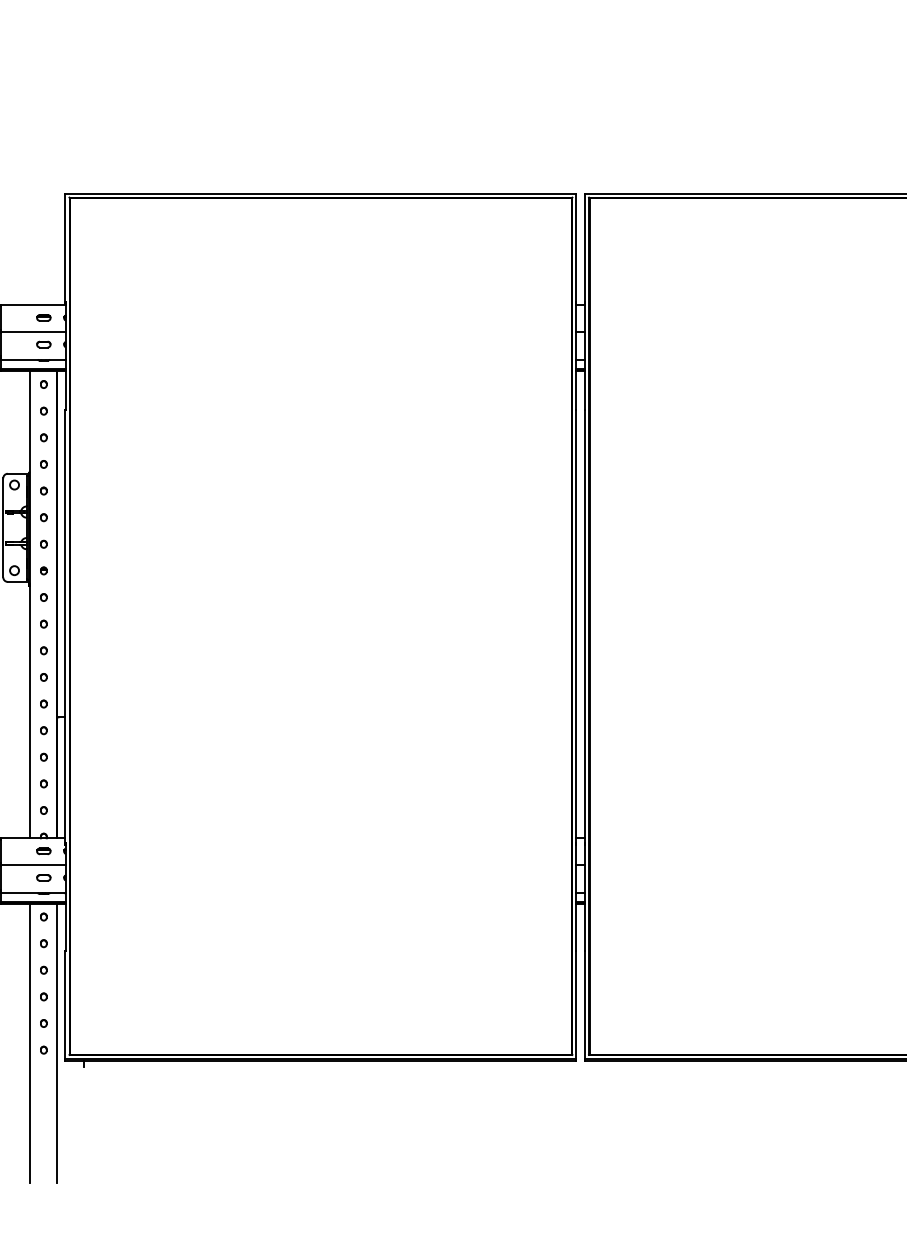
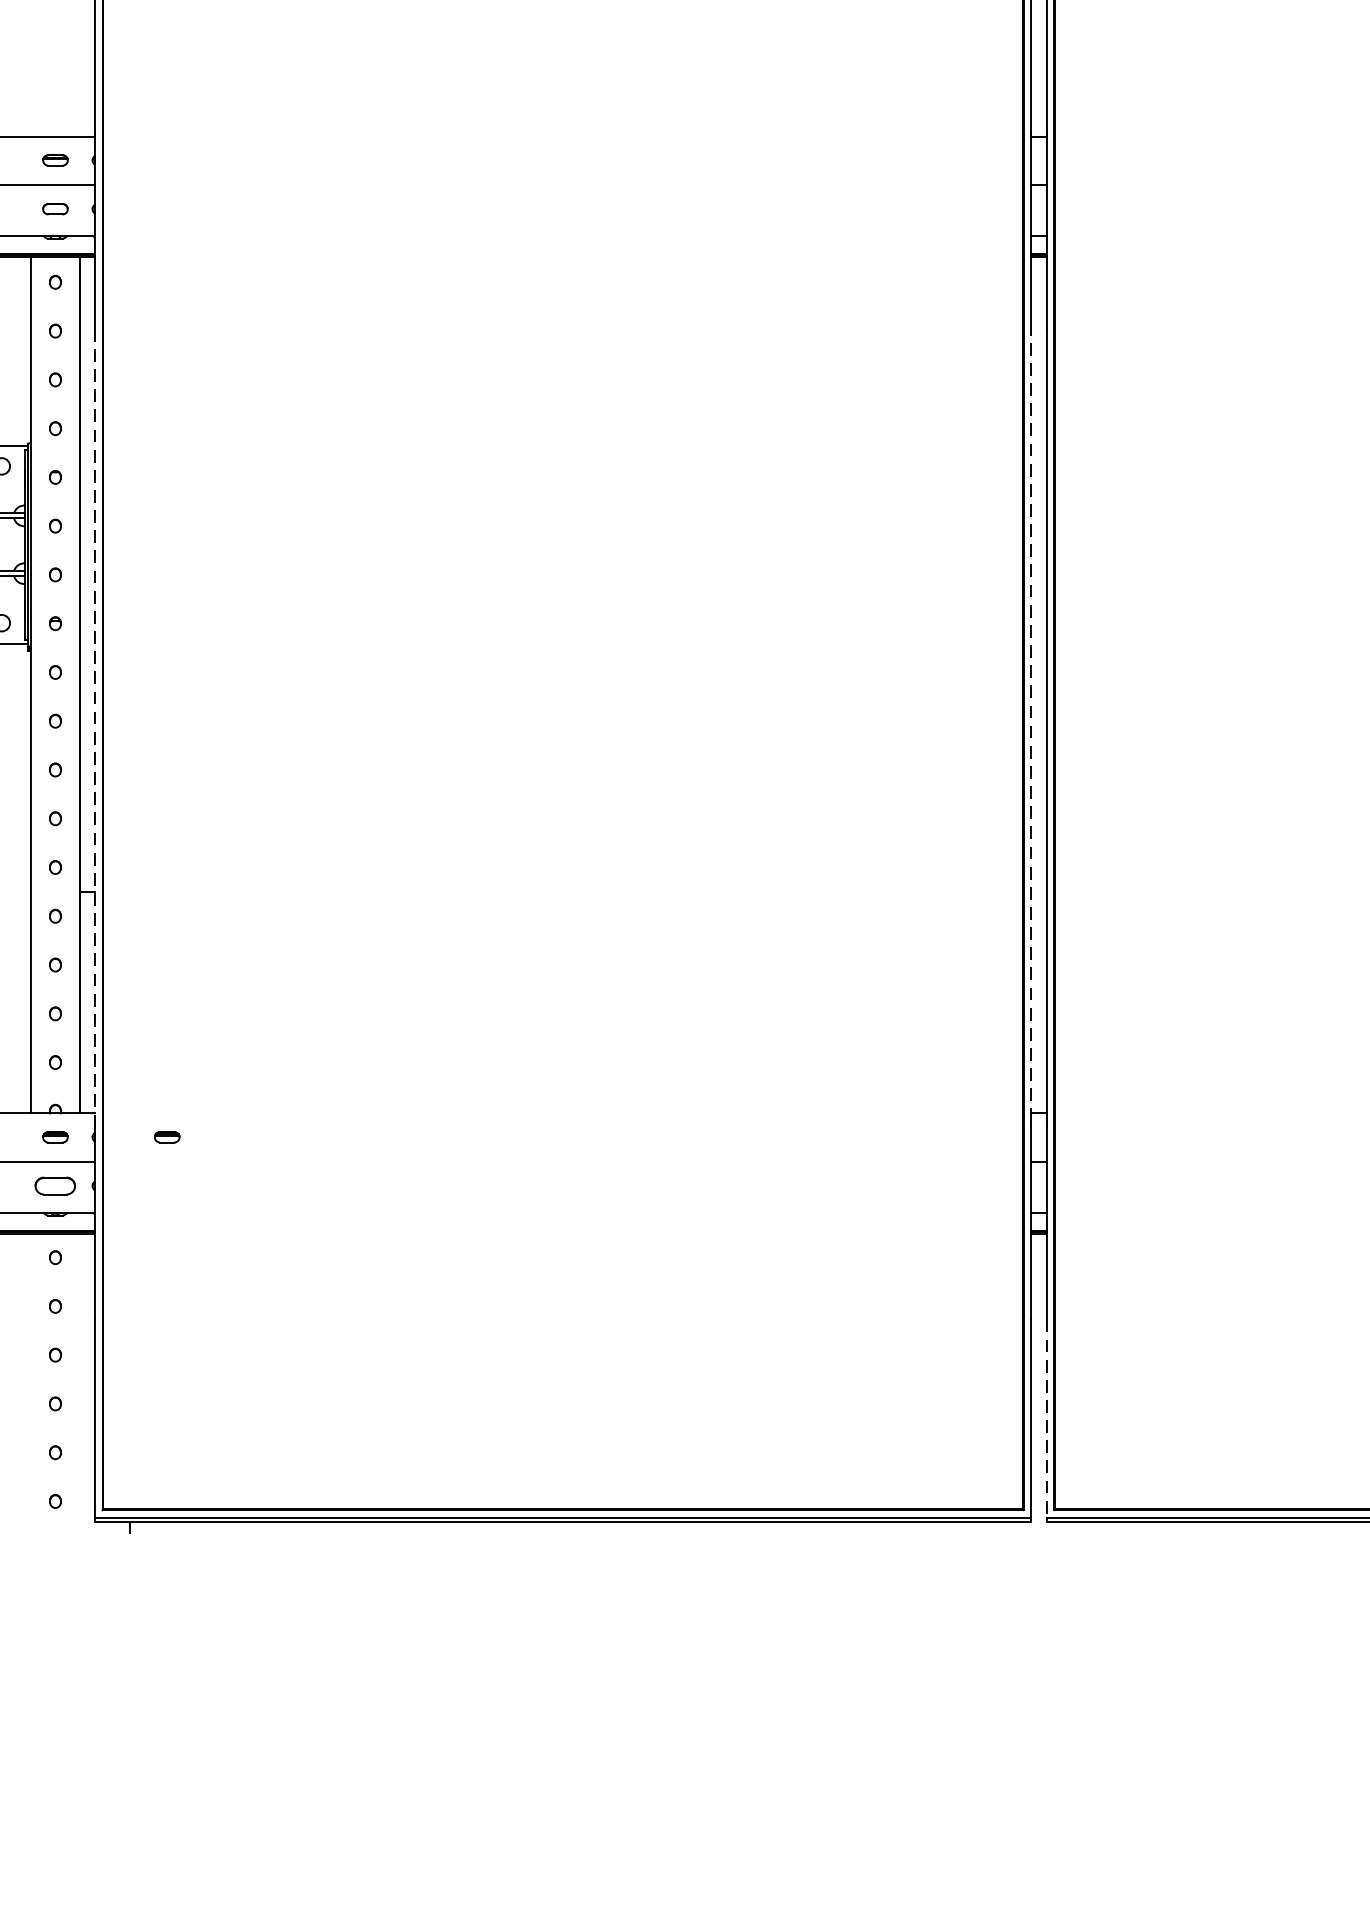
line: (576, 625) -> (1031, 723), solid -> dashed
line: (65, 626) -> (95, 725), solid -> dashed
part: (104, 851) -> (166, 1137), added
part: (43, 877) -> (54, 1185), size x1.6
line: (584, 1005) -> (1045, 1419), solid -> dashed
line: (30, 1043) -> (31, 1489), removed
line: (57, 1043) -> (80, 1489), removed

